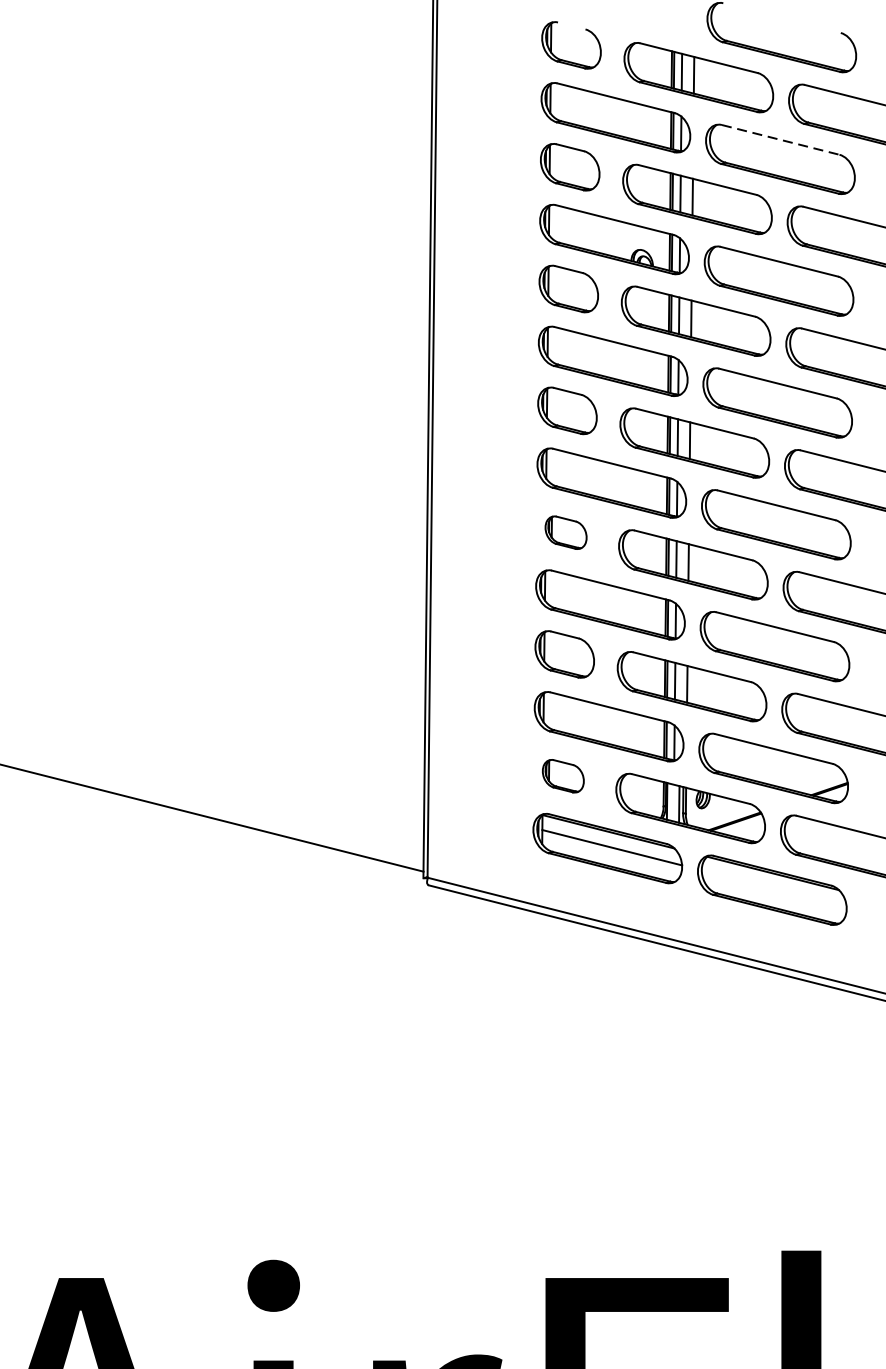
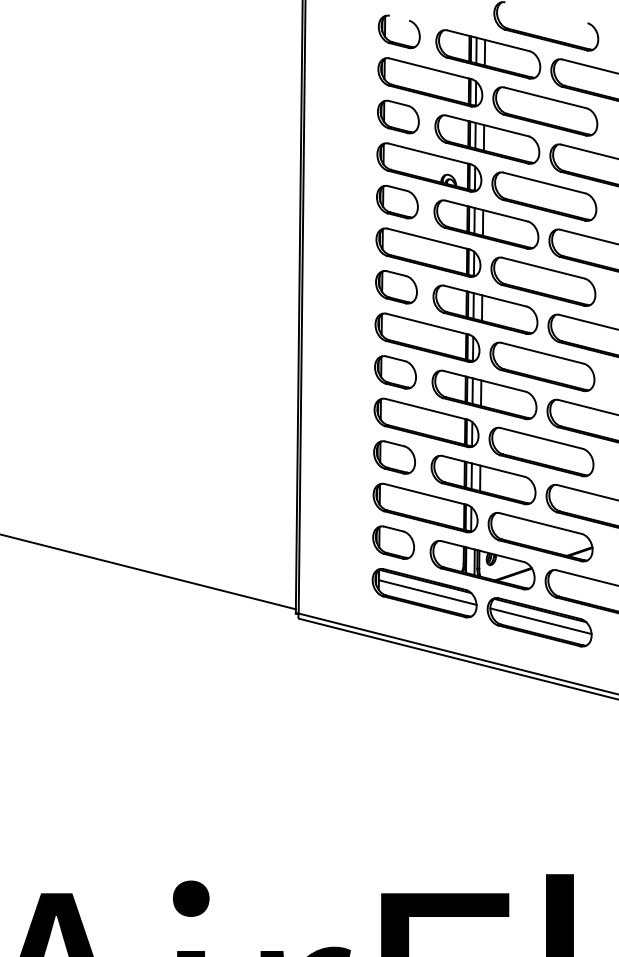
line: (780, 140) -> (545, 98), dashed -> solid
part: (566, 532) -> (395, 372), size x1.43
part: (563, 776) -> (393, 542), size x1.43
line: (773, 889) -> (540, 621), added

